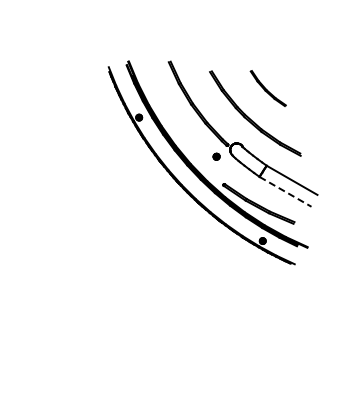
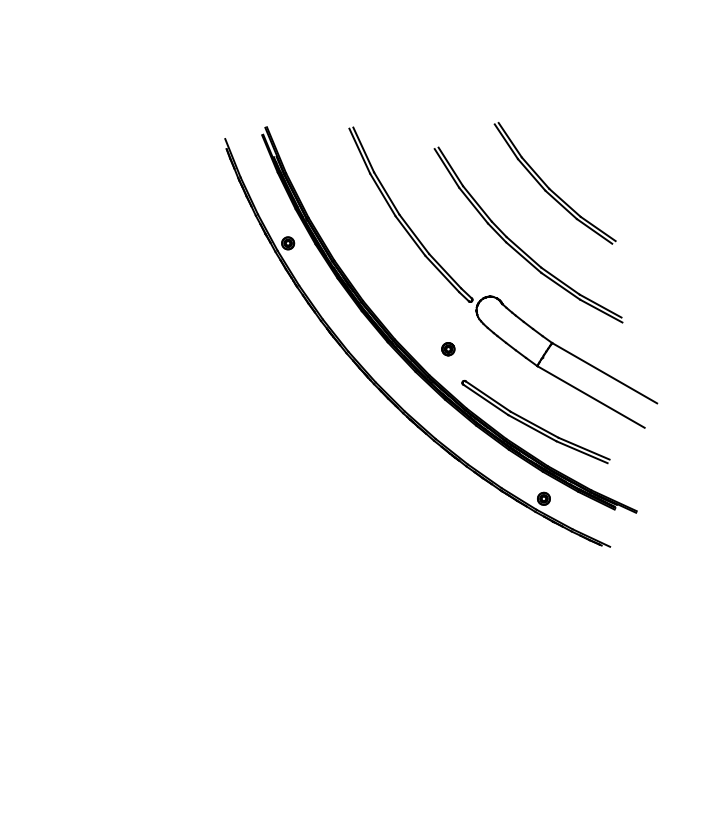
part: (268, 88) -> (555, 183), size x1.67
part: (216, 156) -> (448, 348), moved
line: (285, 191) -> (590, 396), dashed -> solid

